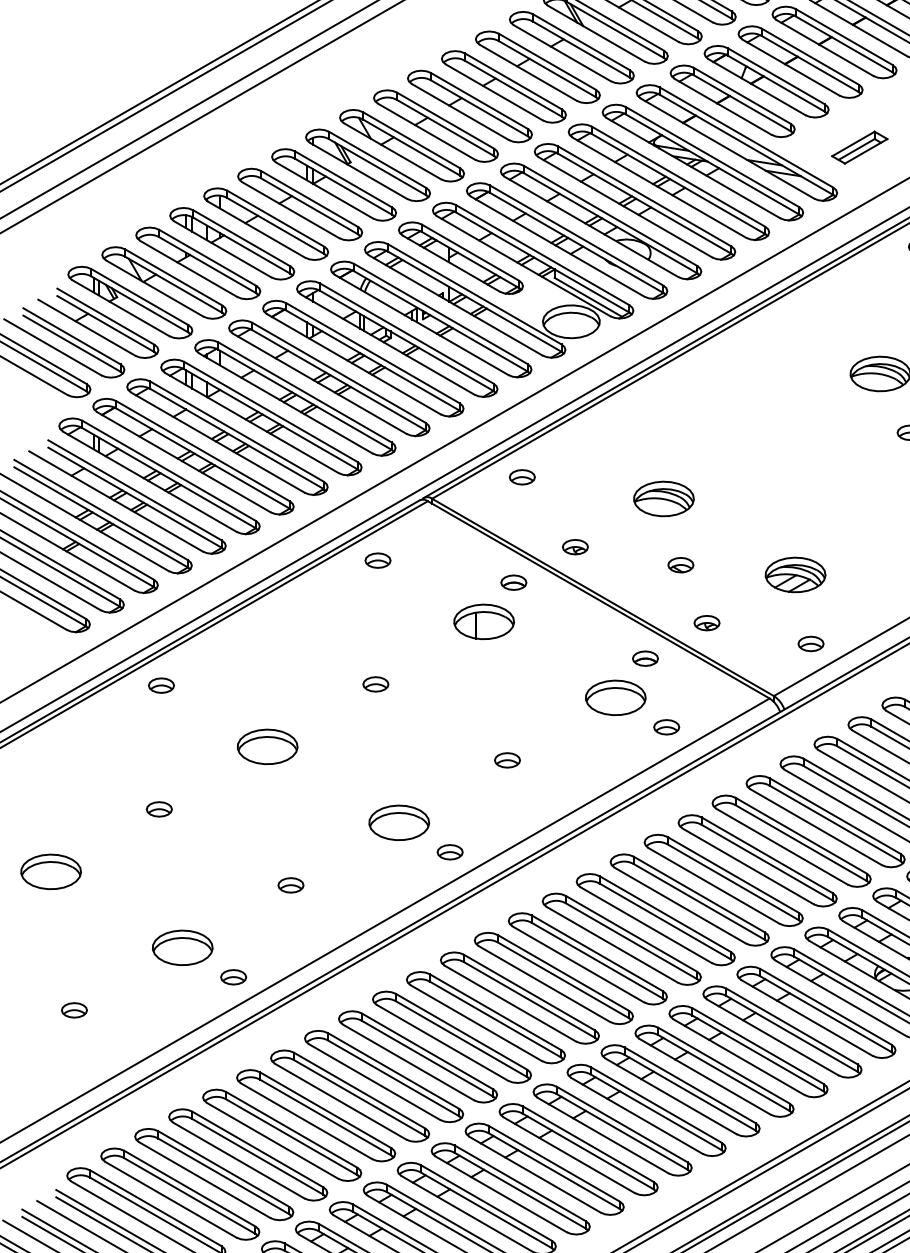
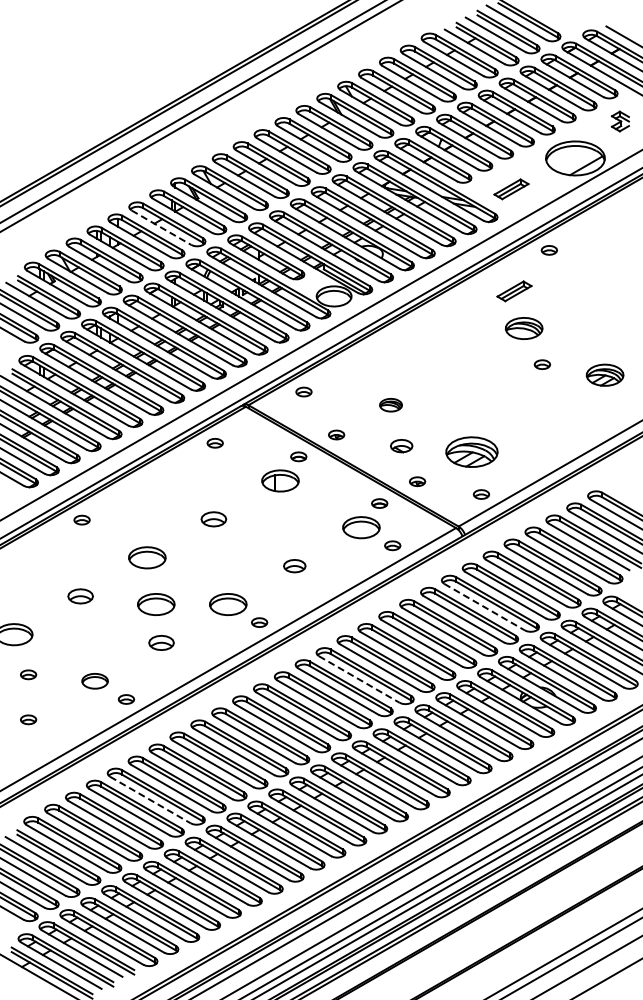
line: (290, 209) -> (161, 227), solid -> dashed
part: (864, 313) -> (514, 291), added
part: (663, 497) -> (390, 404), size x0.6
part: (679, 564) -> (400, 445), size x1.4
part: (794, 573) -> (471, 451), size x1.4
part: (375, 684) -> (213, 519), size x1.6
part: (506, 759) -> (294, 565), size x1.4
part: (158, 808) -> (80, 595), size x1.6
part: (282, 822) -> (156, 604), added
line: (815, 827) -> (484, 607), solid -> dashed
part: (290, 884) -> (161, 642), size x1.6
part: (74, 936) -> (28, 674), added
line: (612, 944) -> (359, 679), solid -> dashed
part: (181, 946) -> (94, 680), size x0.7
line: (272, 1141) -> (150, 800), solid -> dashed

